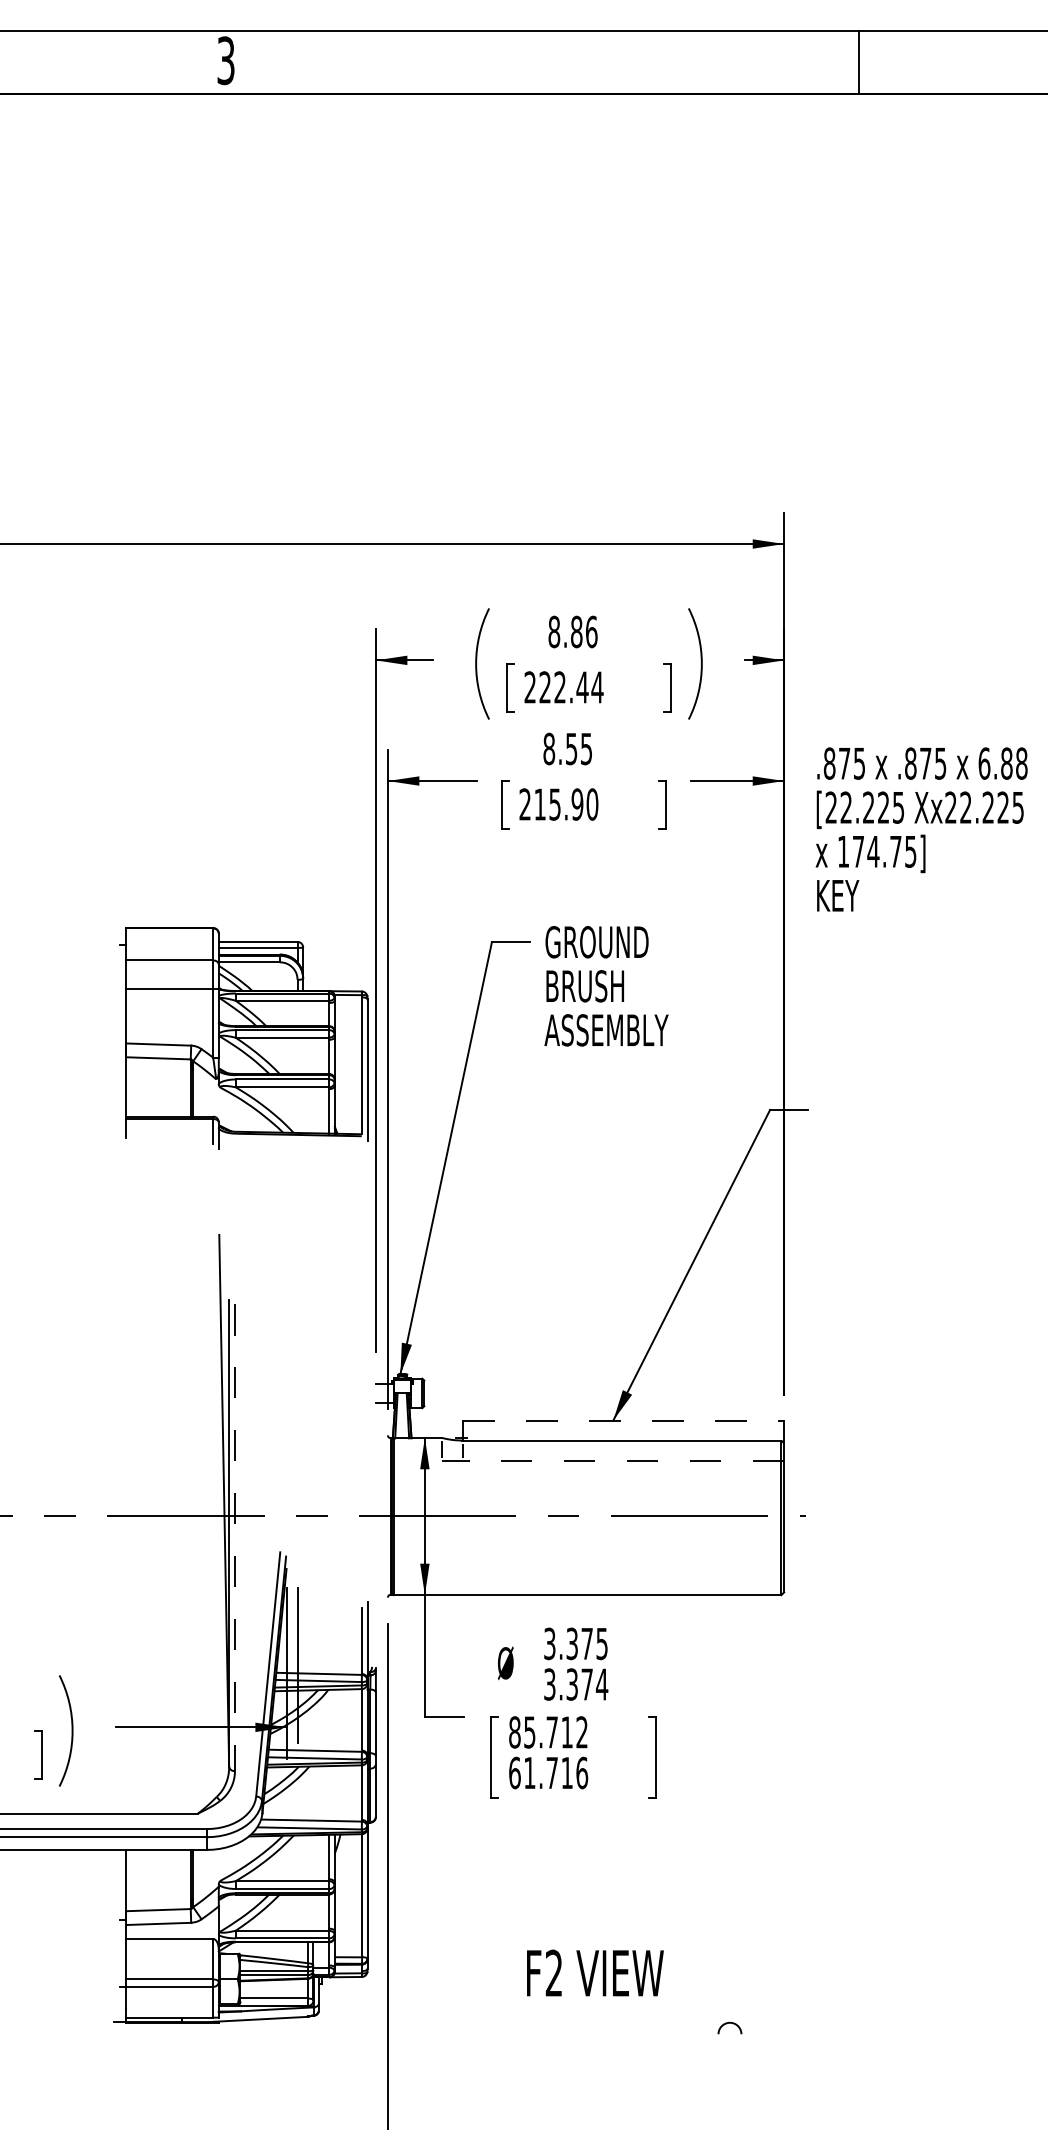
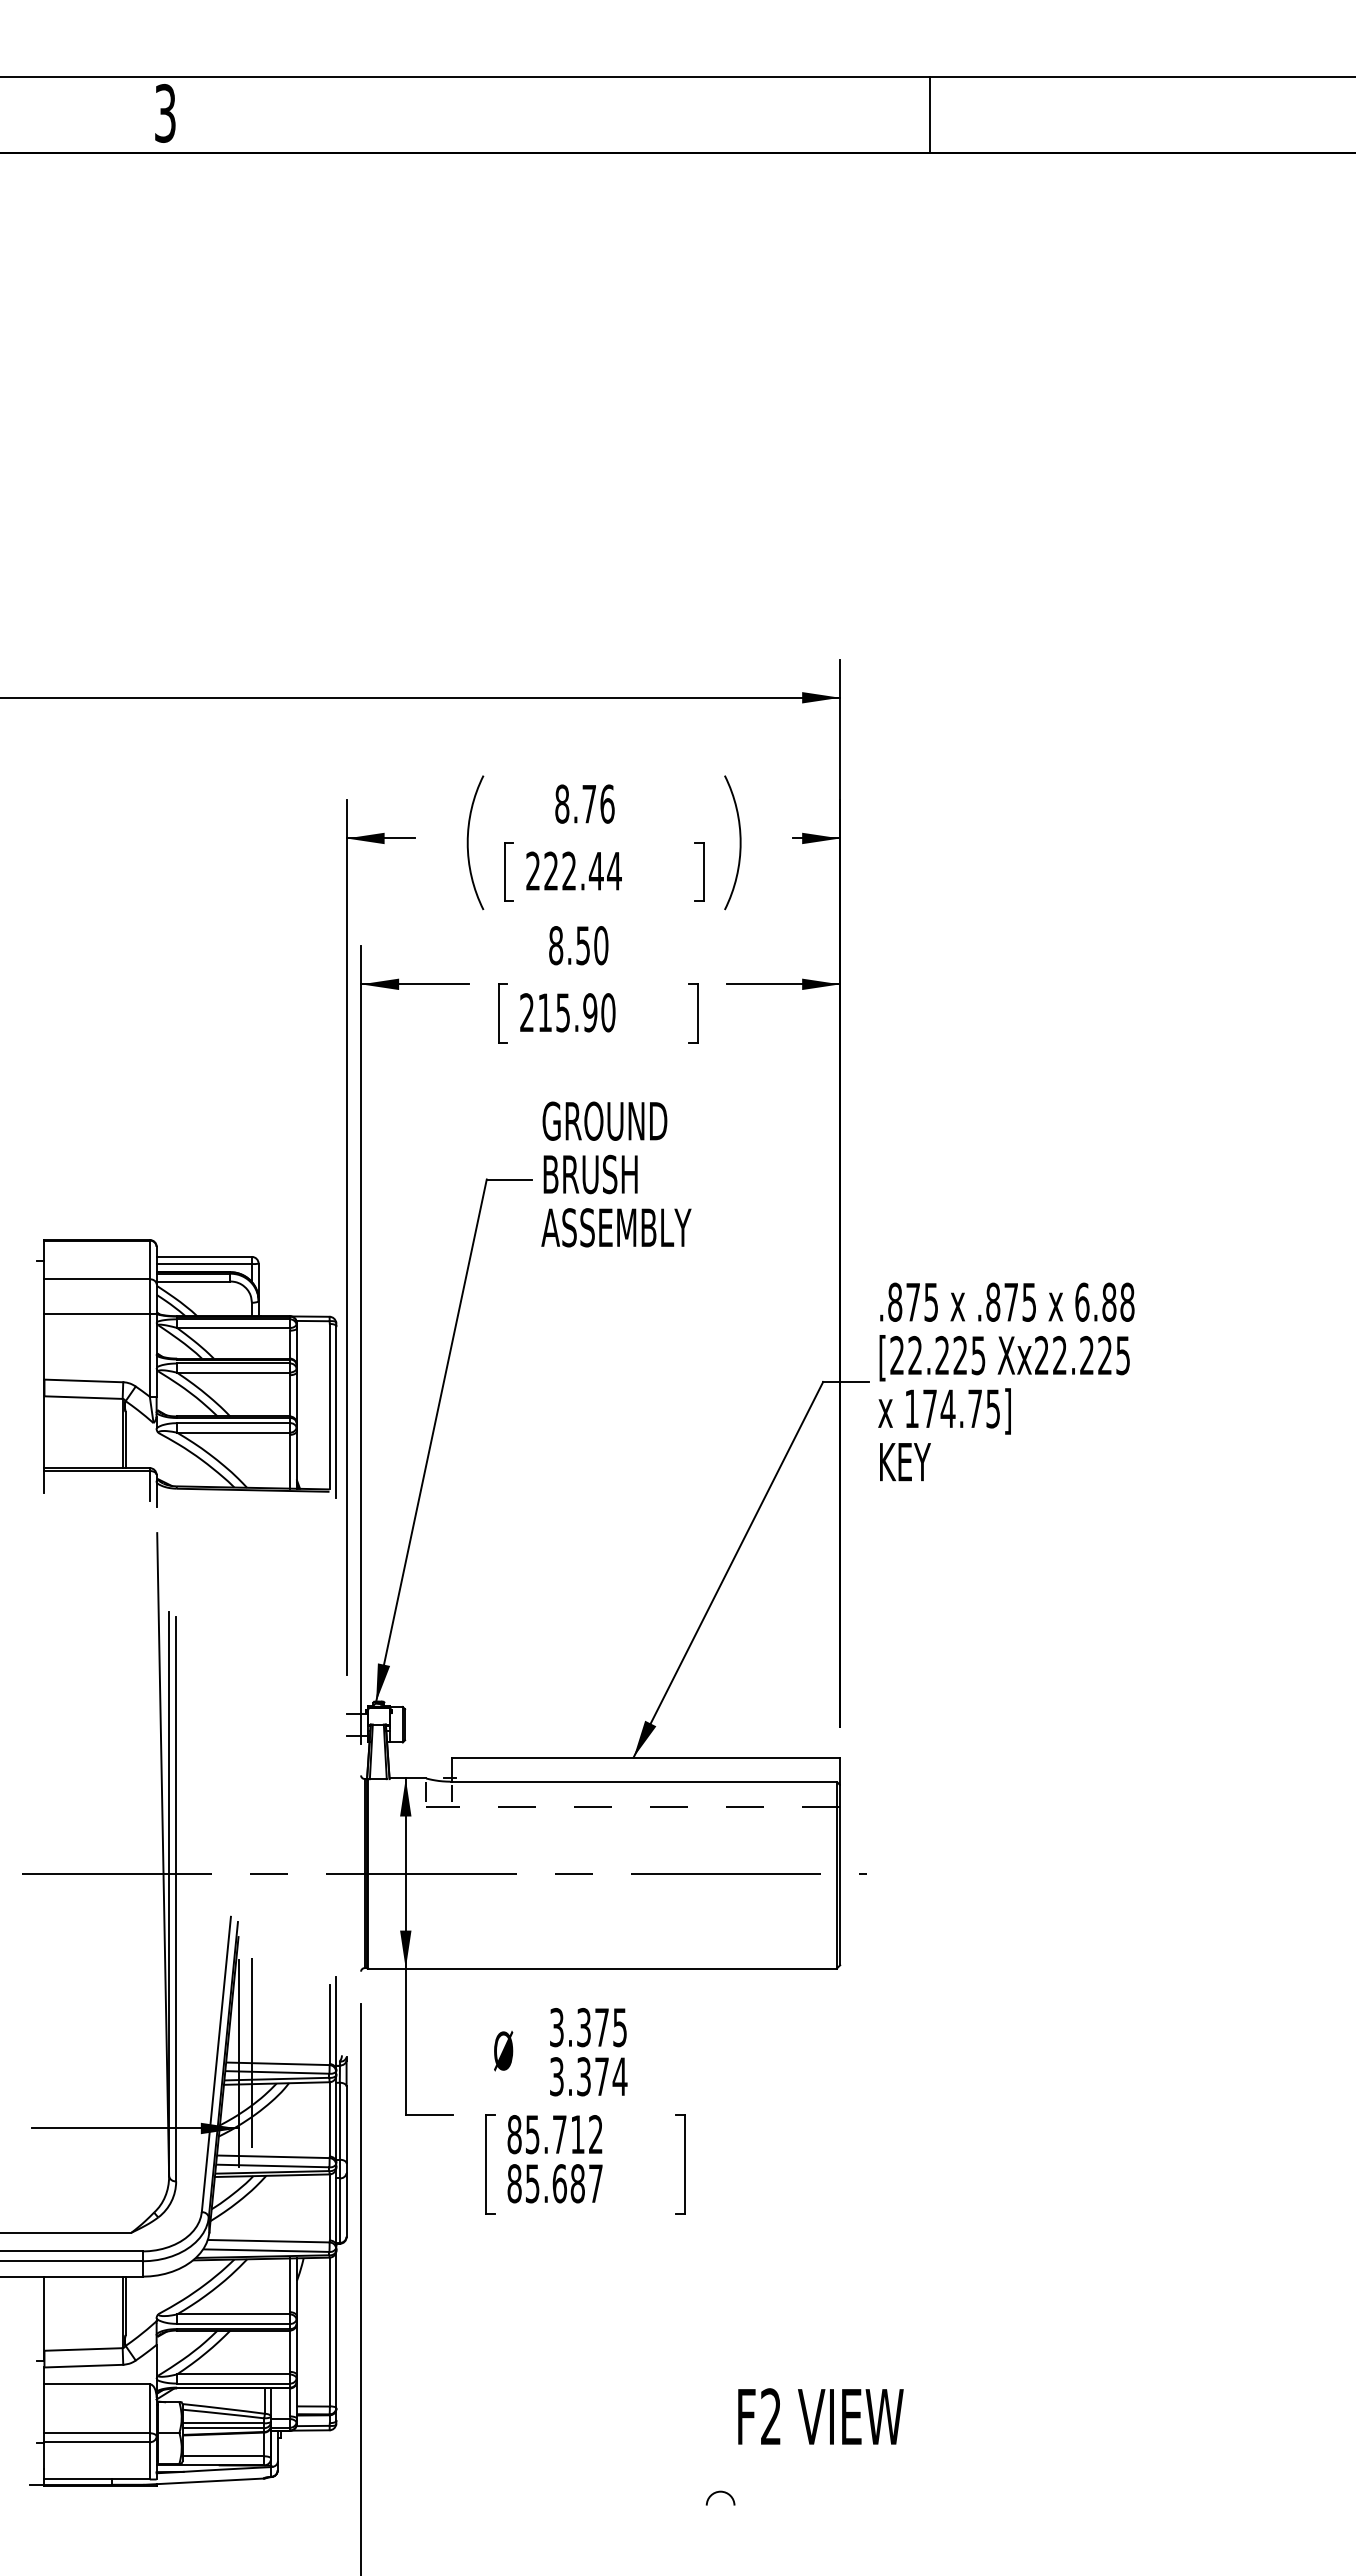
text: (576, 631) -> (589, 803), 8.86 -> 8.76
text: (586, 748) -> (601, 945), 8.55 -> 8.50
text: (921, 829) -> (1006, 1381), moved
text: (606, 986) -> (616, 1174), moved
part: (243, 1038) -> (186, 1373), moved
line: (623, 1420) -> (646, 1757), dashed -> solid
line: (235, 1537) -> (176, 1899), dashed -> solid
text: (548, 1772) -> (555, 2183), 61.716 -> 85.687
text: (595, 1973) -> (820, 2416), moved
arc: (729, 2023) -> (720, 2492), moved

